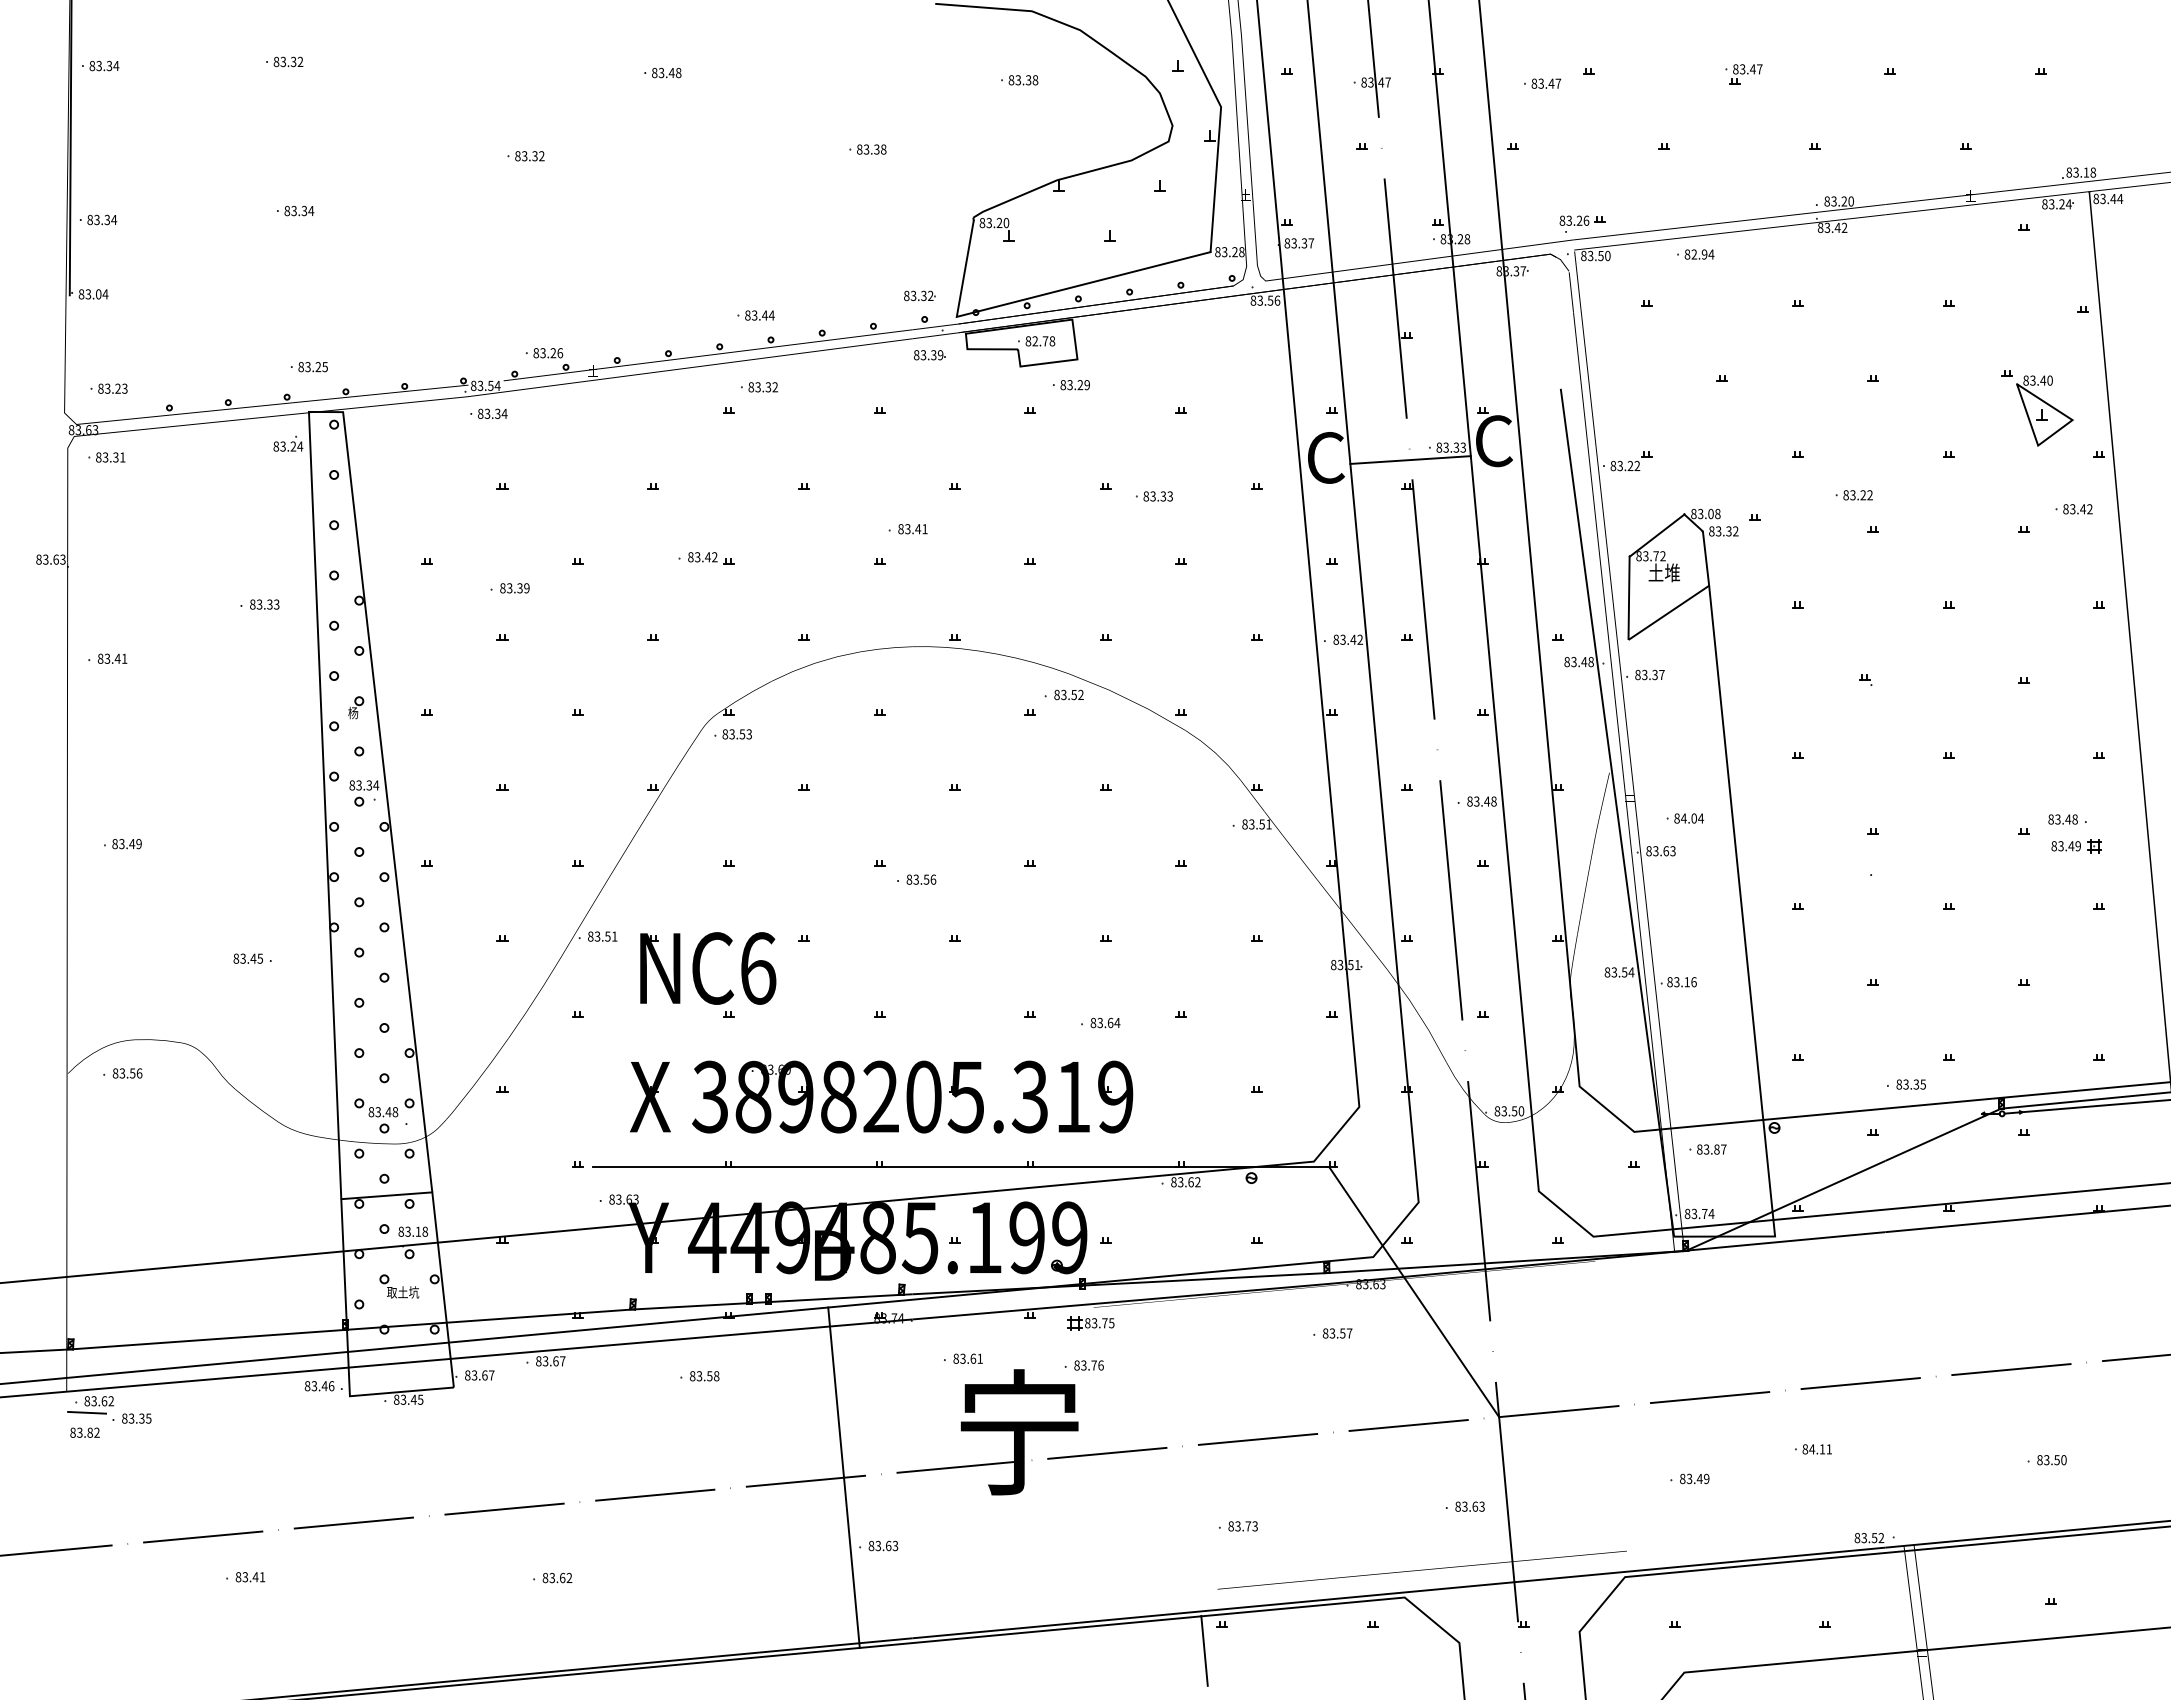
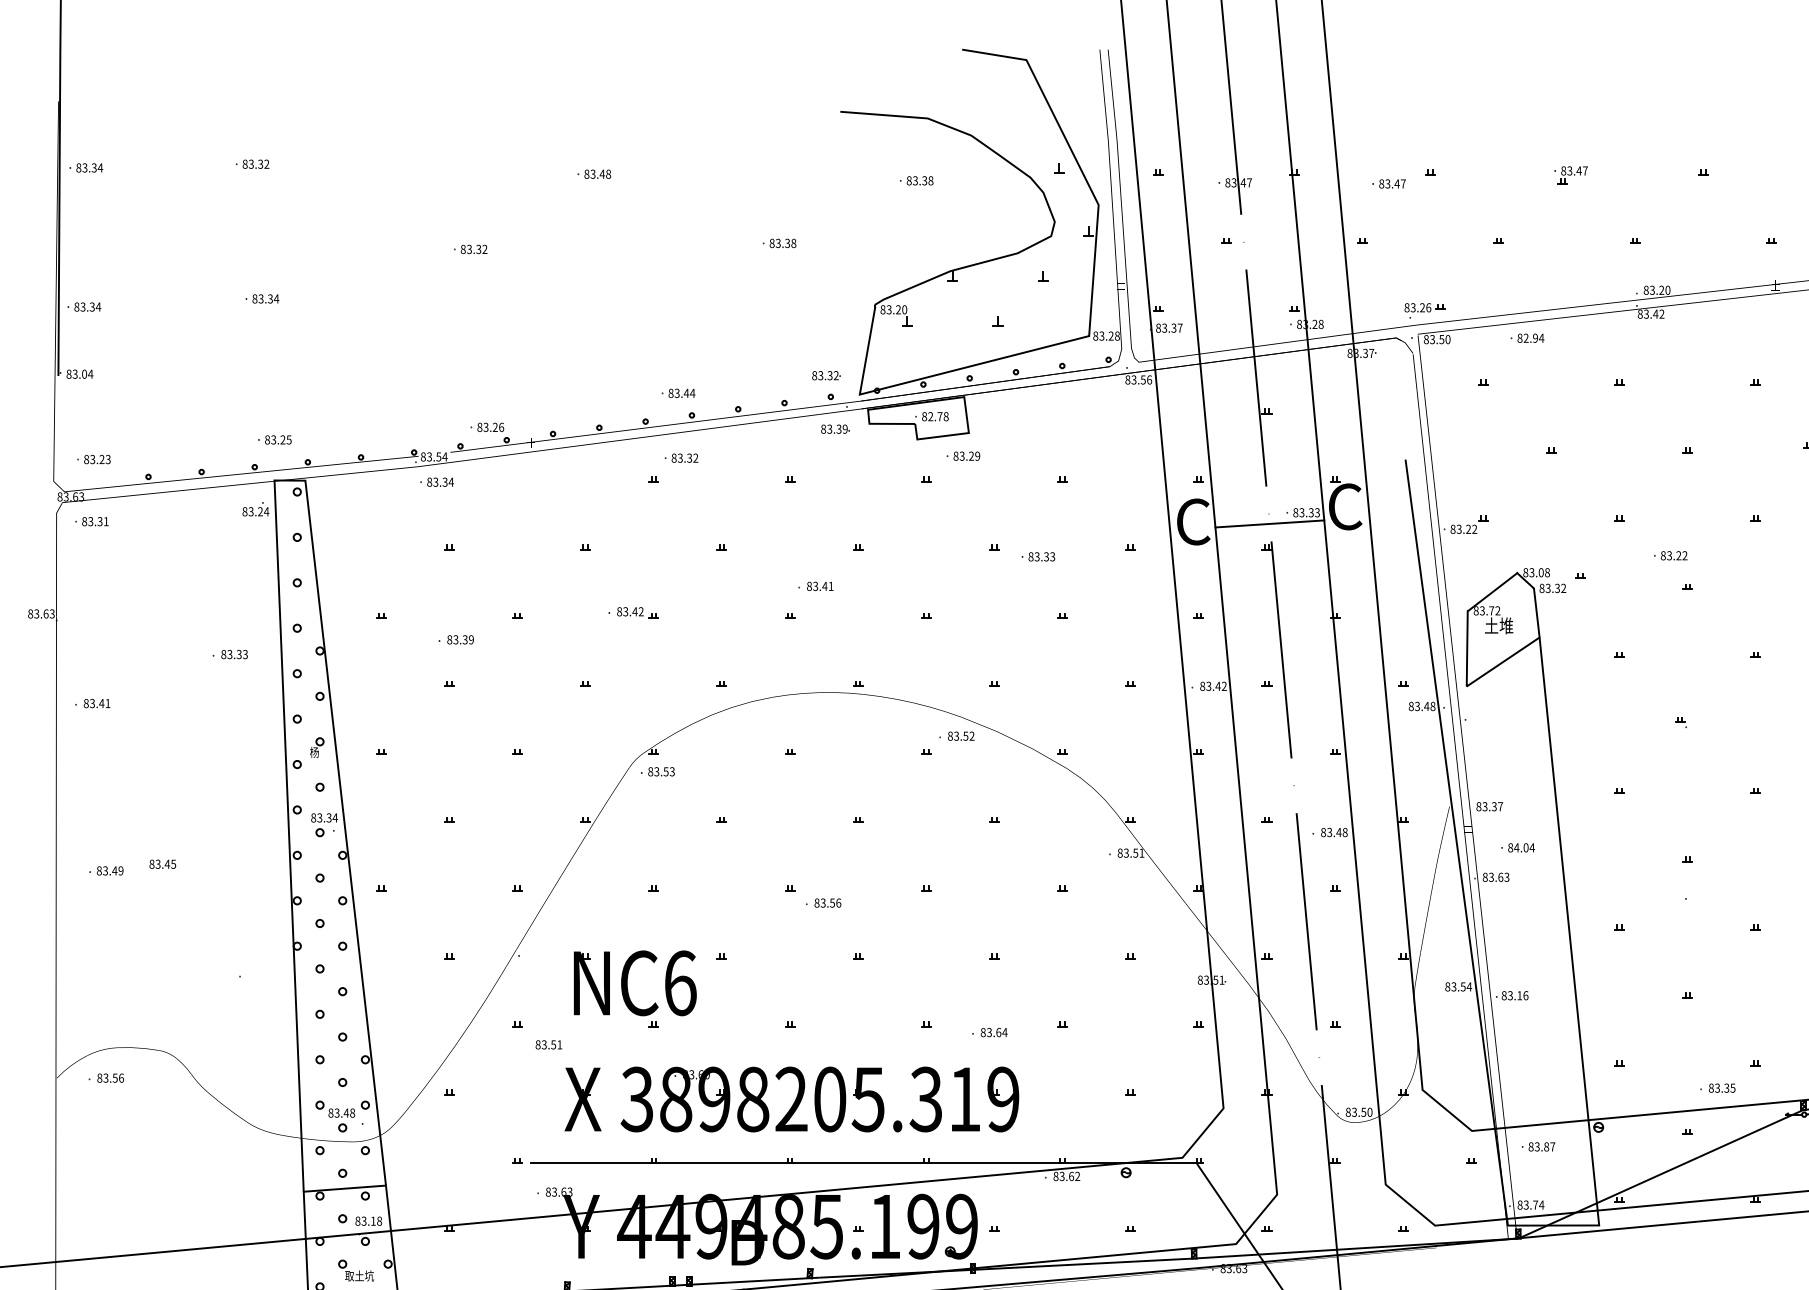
text: (1649, 674) -> (1489, 806), moved
text: (602, 936) -> (548, 1044), moved
text: (247, 958) -> (162, 864), moved

